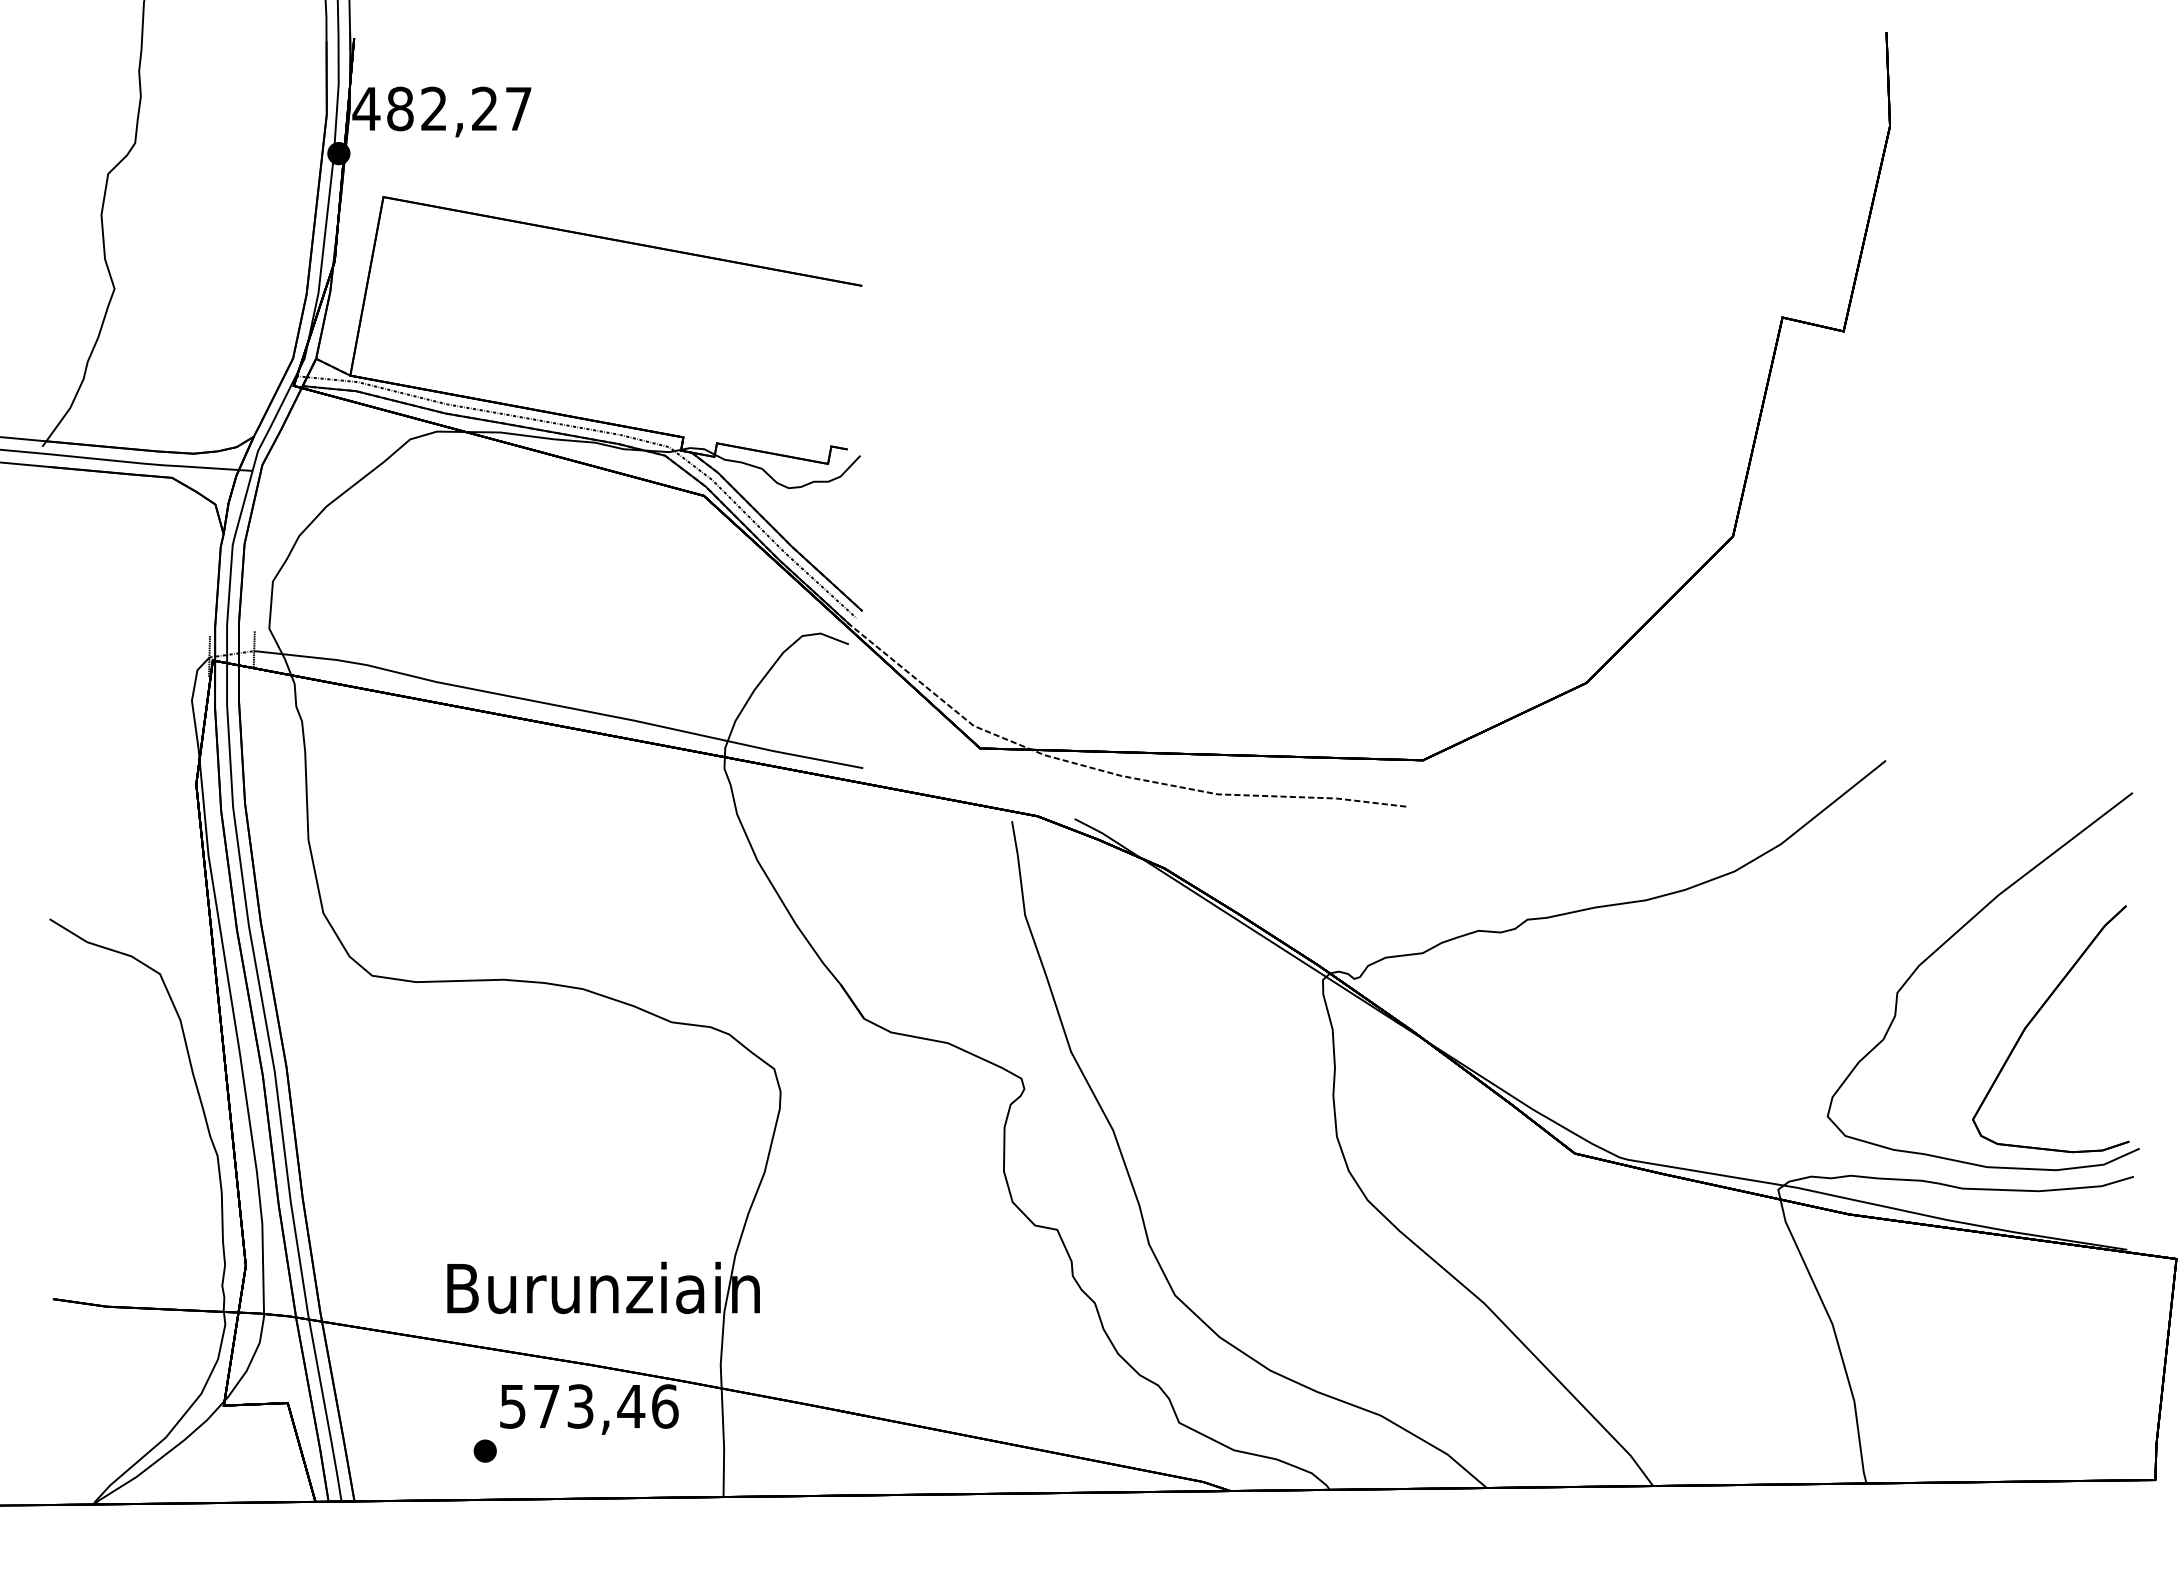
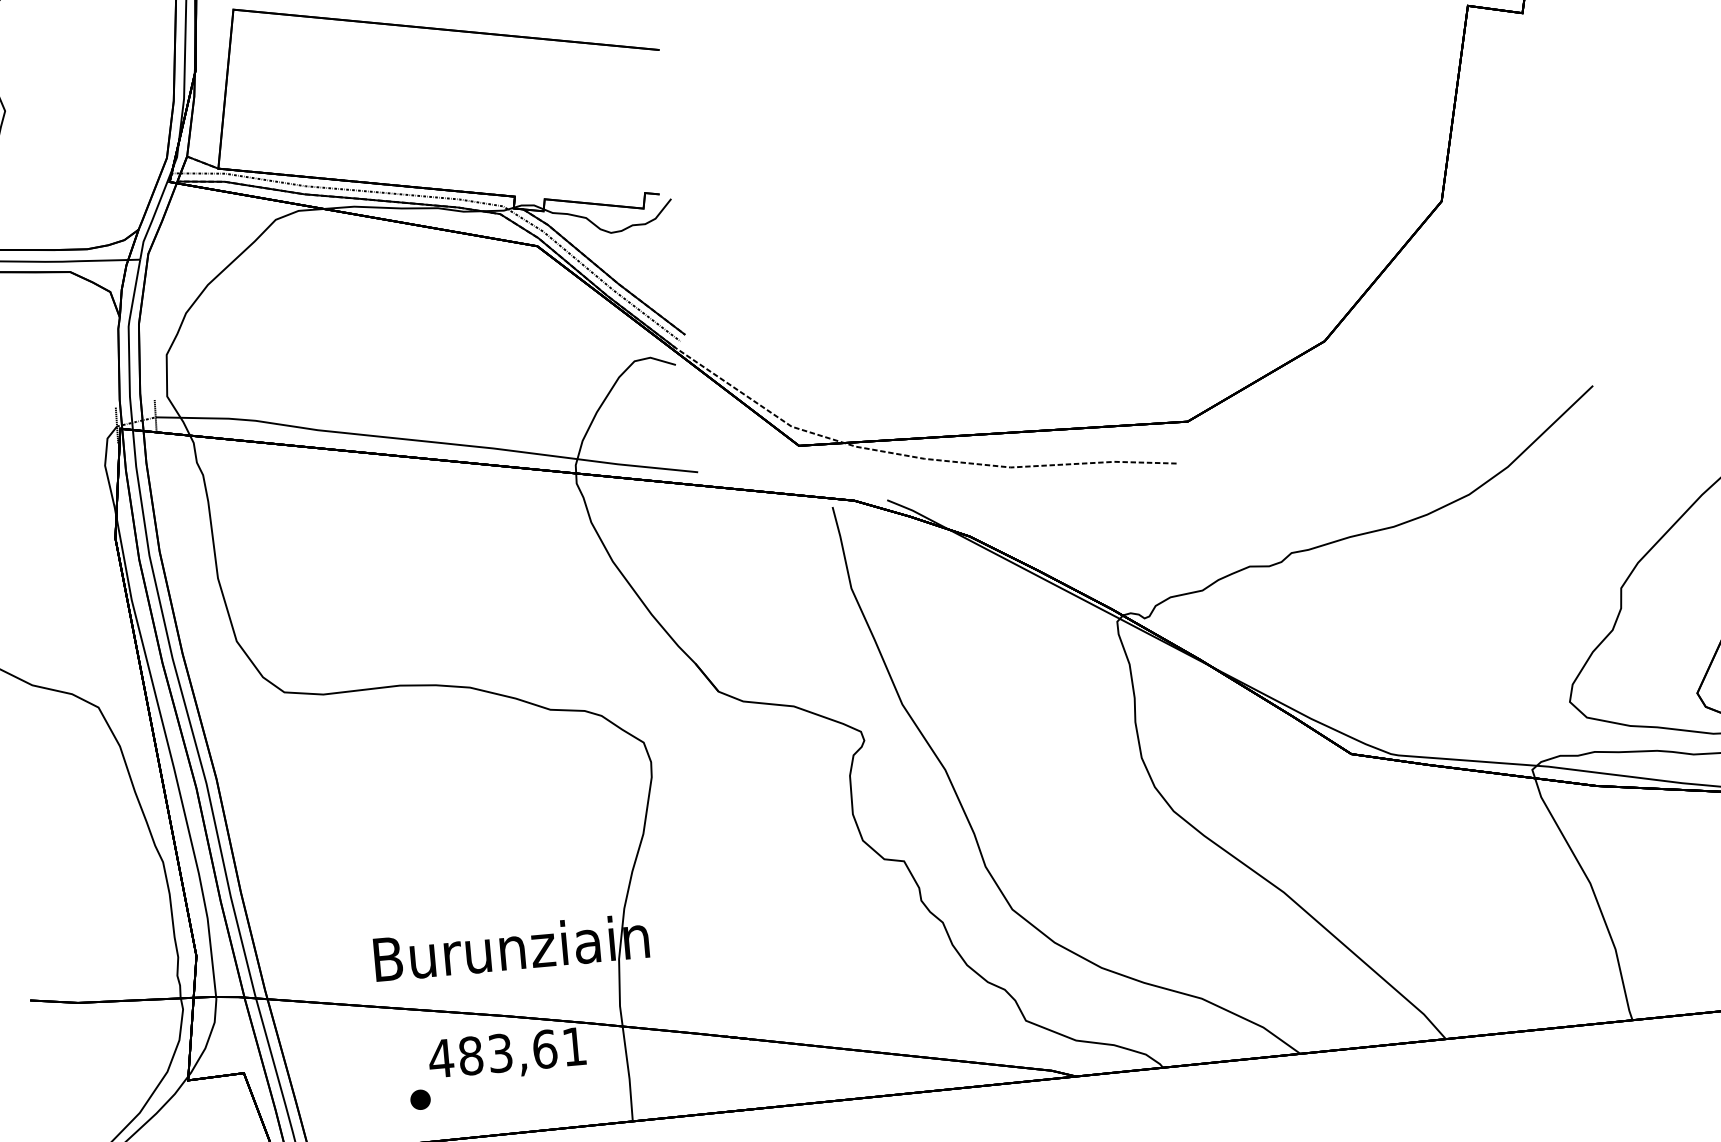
text: (588, 1406) -> (507, 1052), 573,46 -> 483,61

